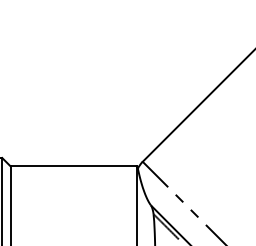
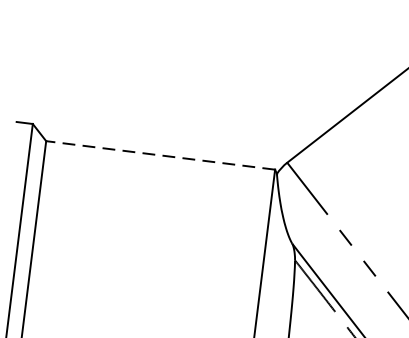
line: (73, 166) -> (160, 155), solid -> dashed

